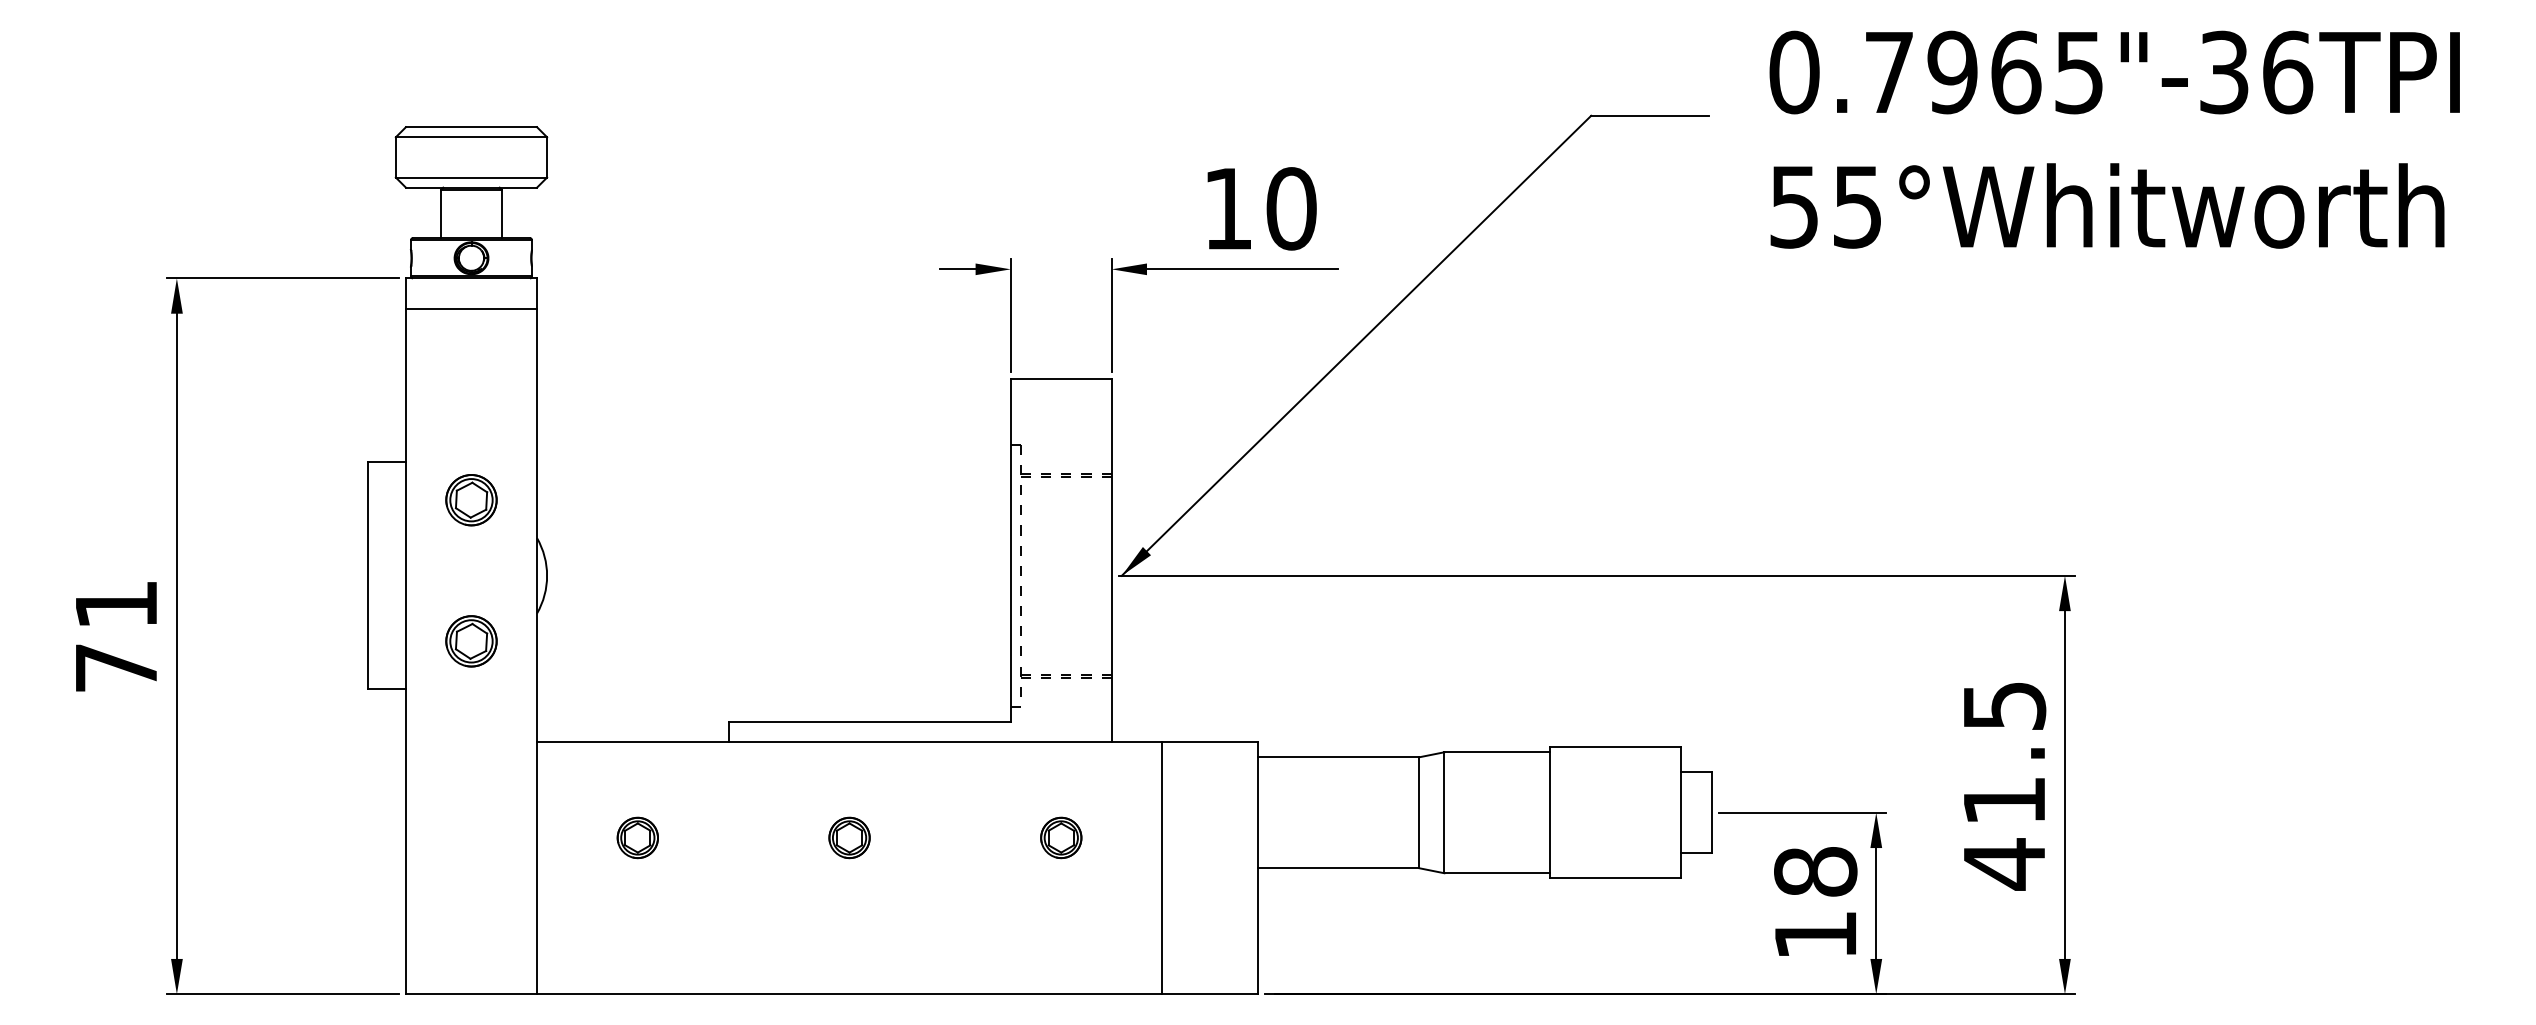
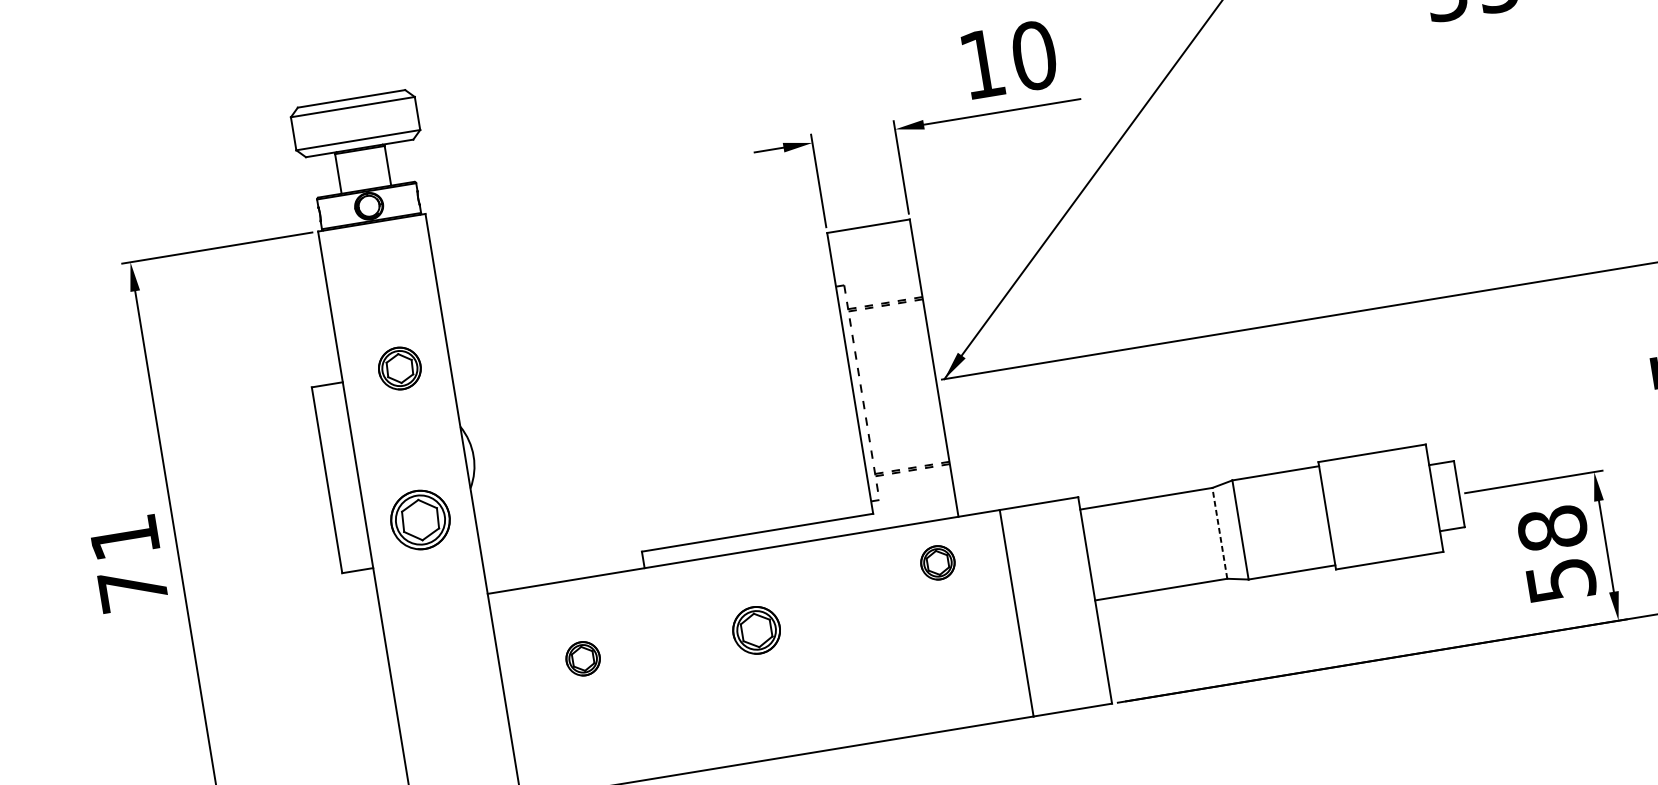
line: (471, 308) -> (375, 247), removed
part: (471, 500) -> (399, 368), moved
part: (471, 641) -> (420, 520), size x1.4
line: (1419, 812) -> (1220, 533), solid -> dashed
part: (849, 837) -> (756, 630), size x1.4
part: (1061, 837) -> (938, 562), moved
text: (1816, 935) -> (1561, 580), 18 -> 58

